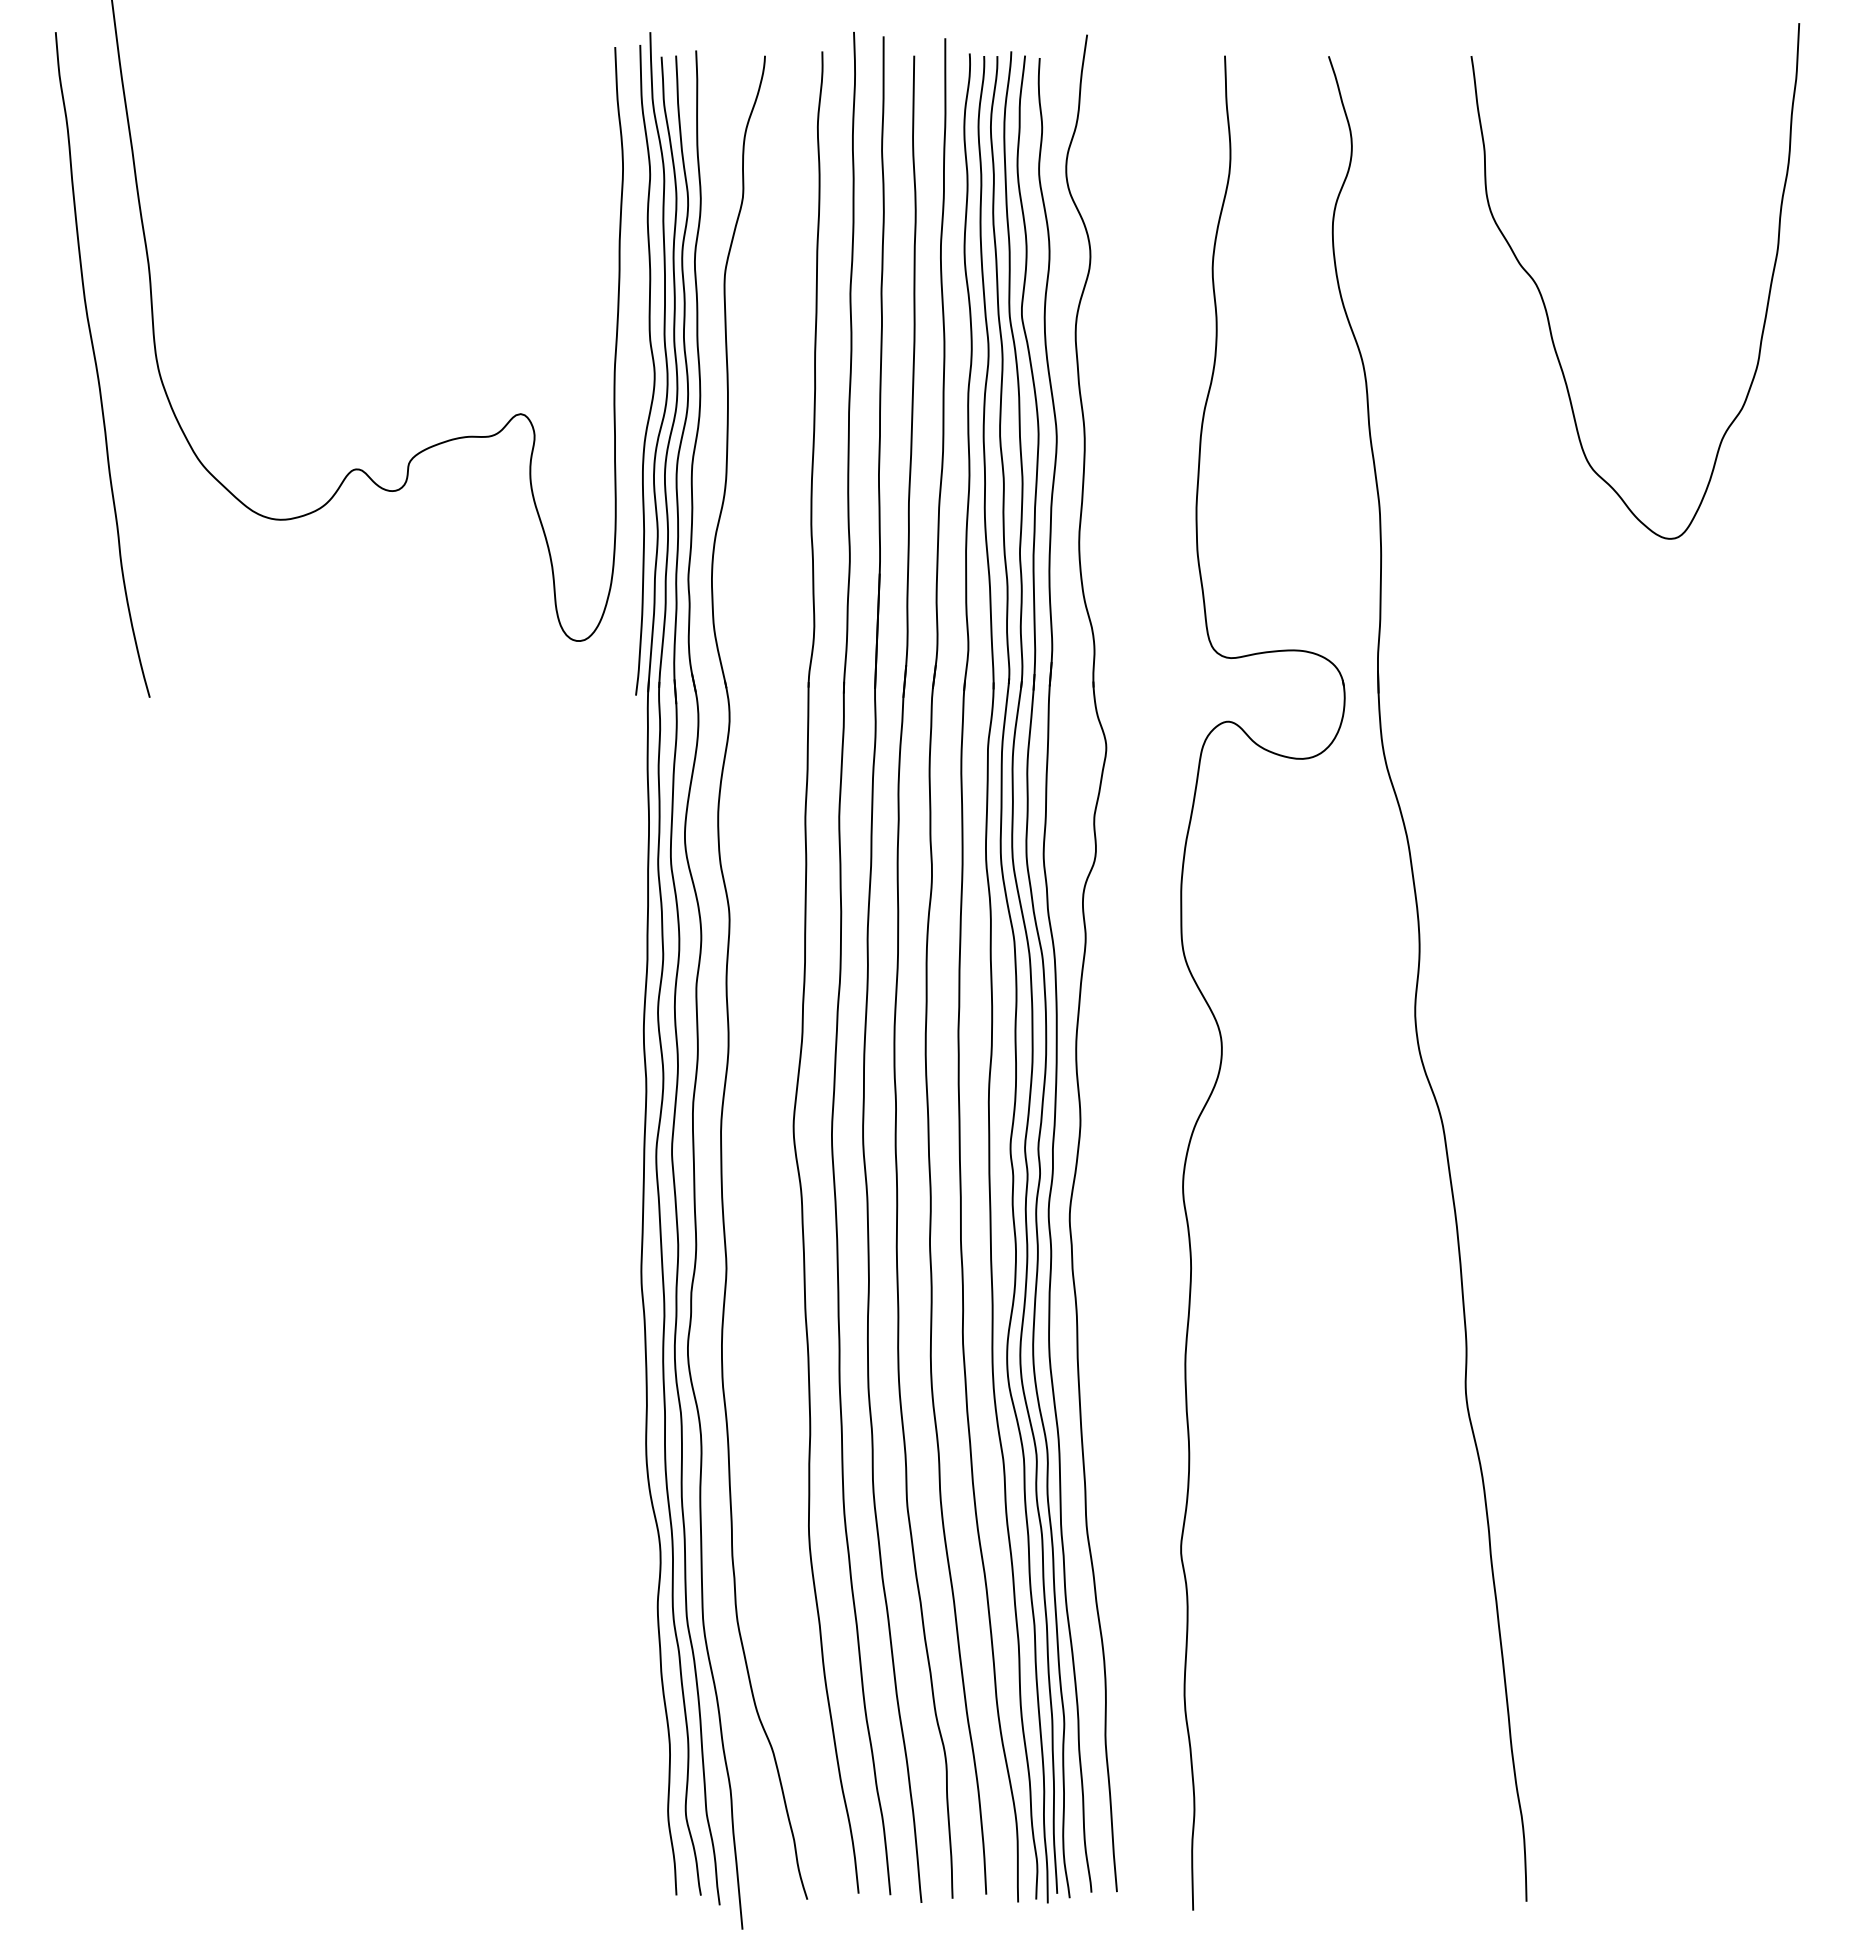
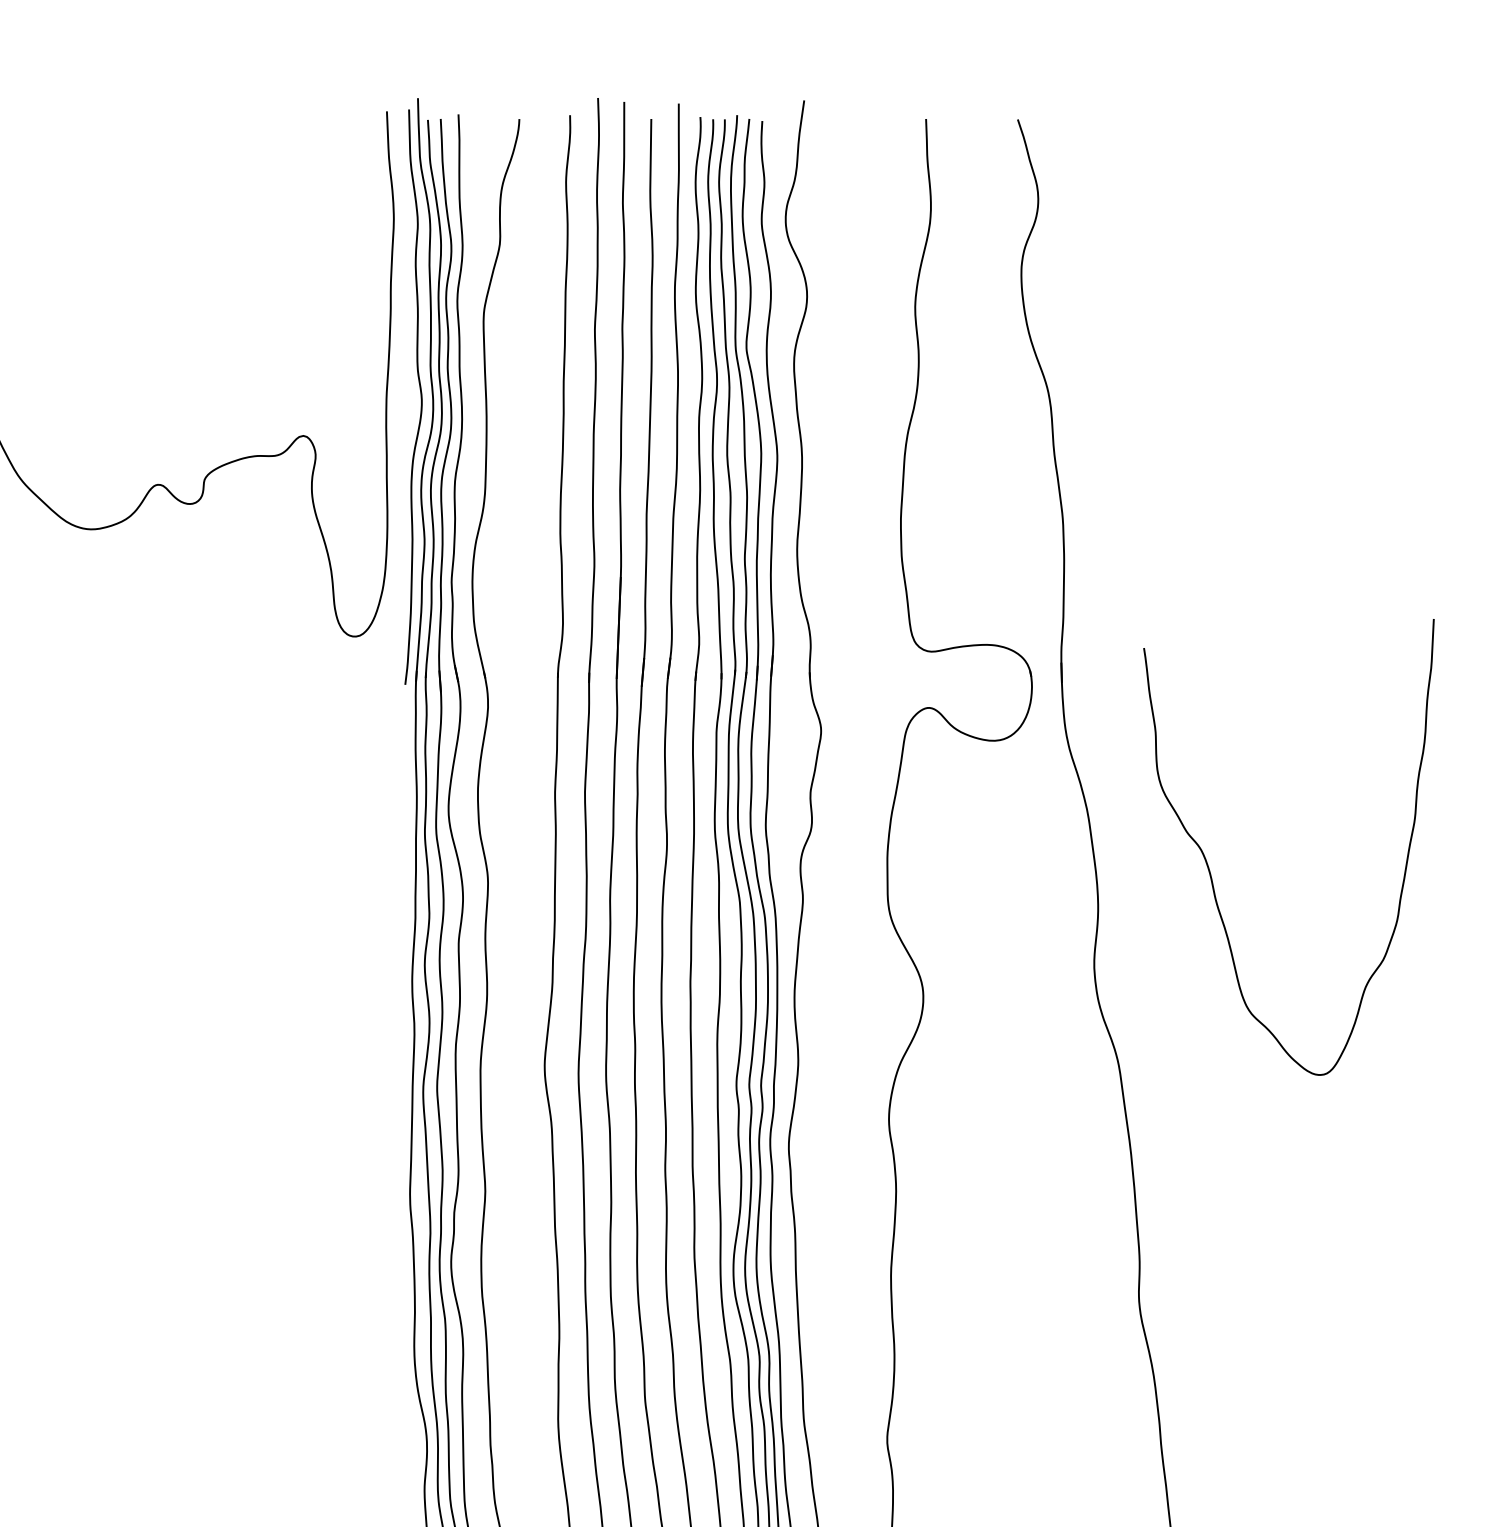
curve: (1545, 304) -> (1209, 867), moved

